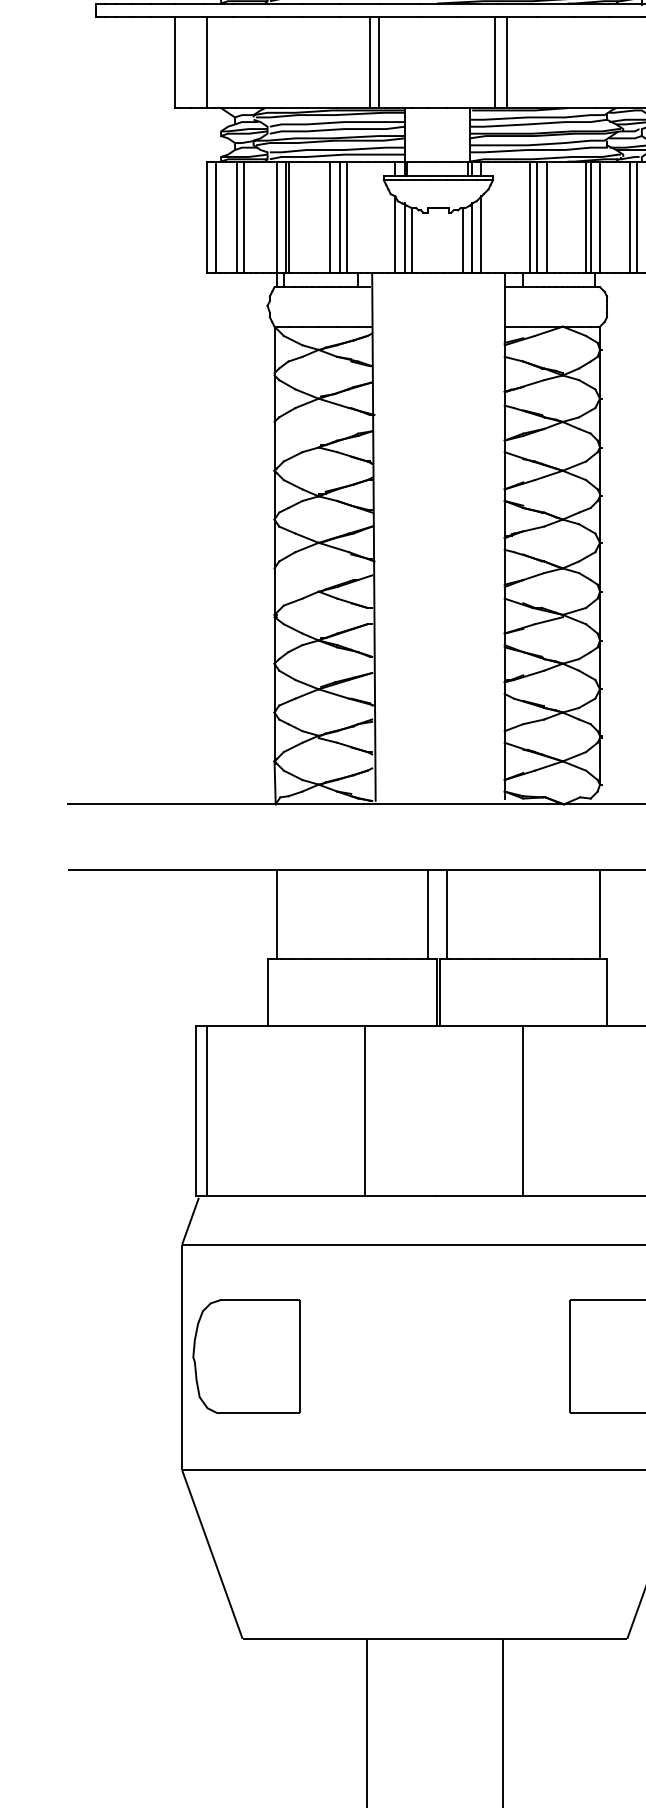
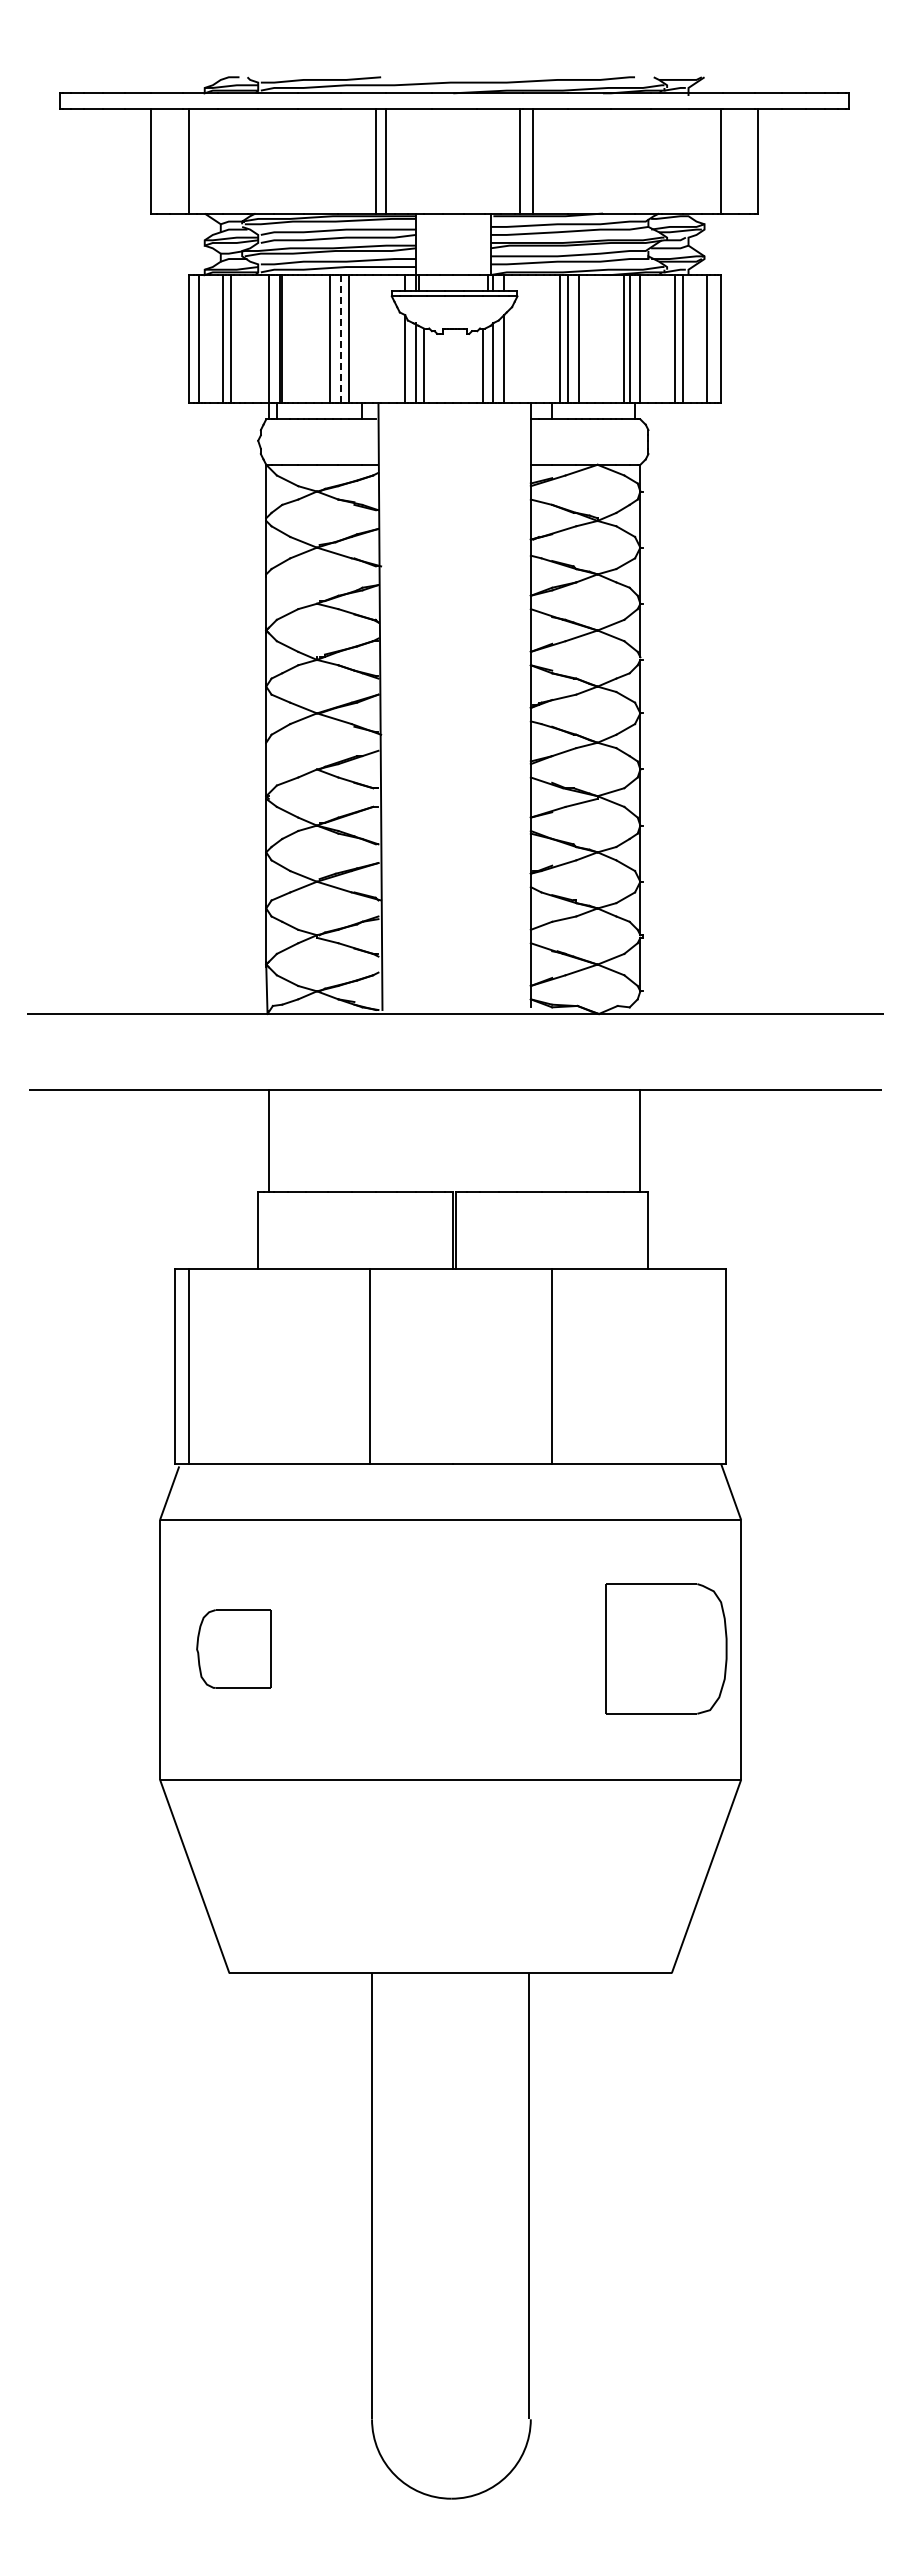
line: (340, 217) -> (341, 339), solid -> dashed
line: (427, 914) -> (442, 1140), removed
line: (446, 914) -> (463, 1140), removed
part: (246, 1356) -> (233, 1648), size x0.6

